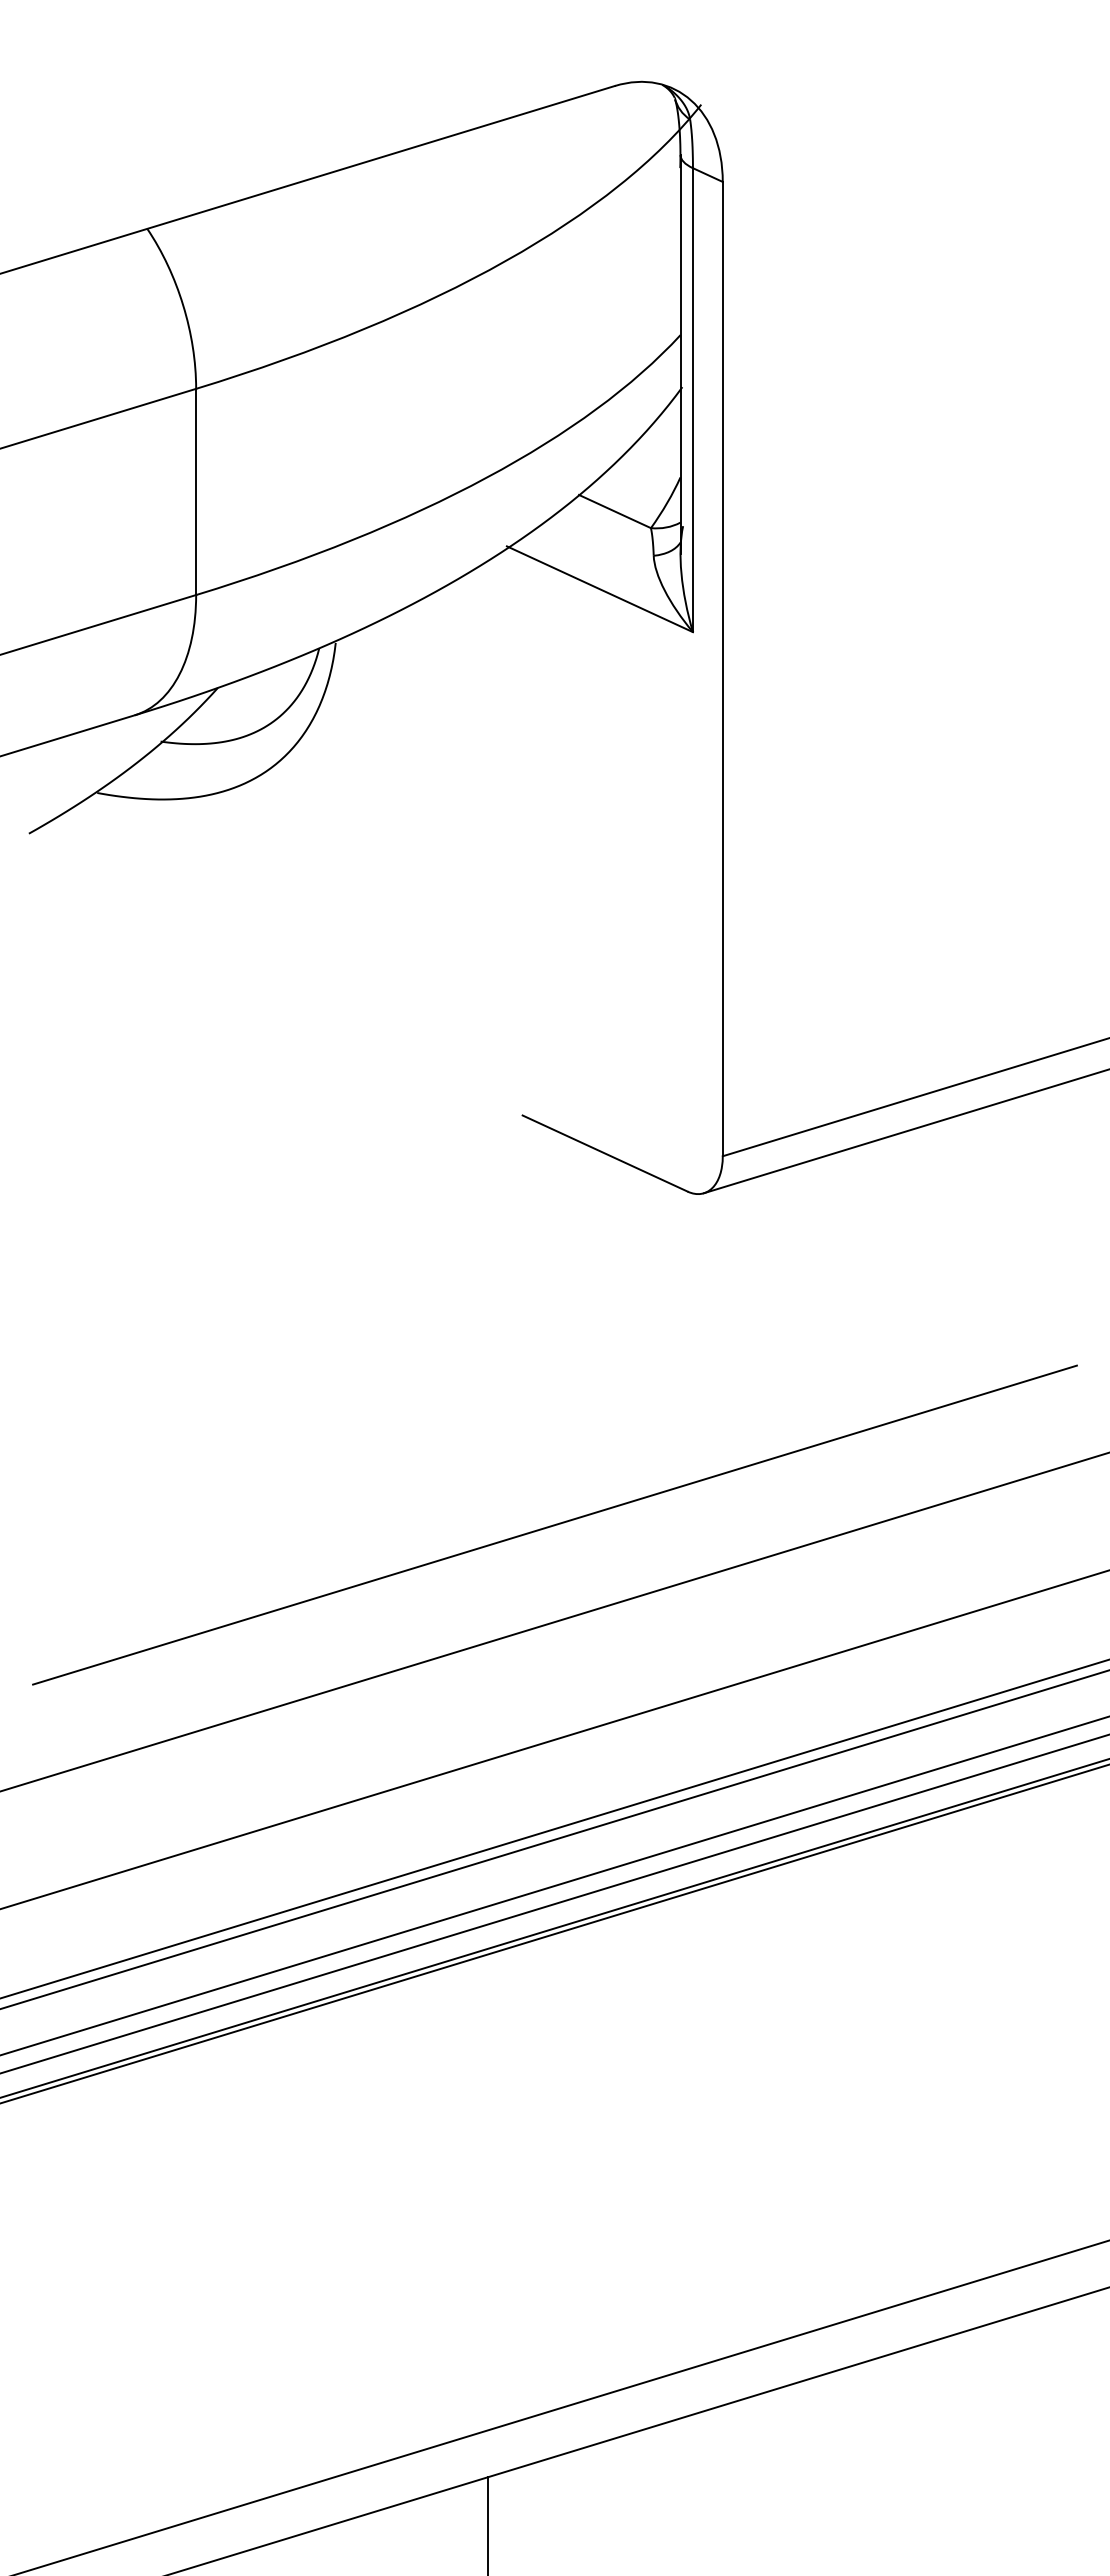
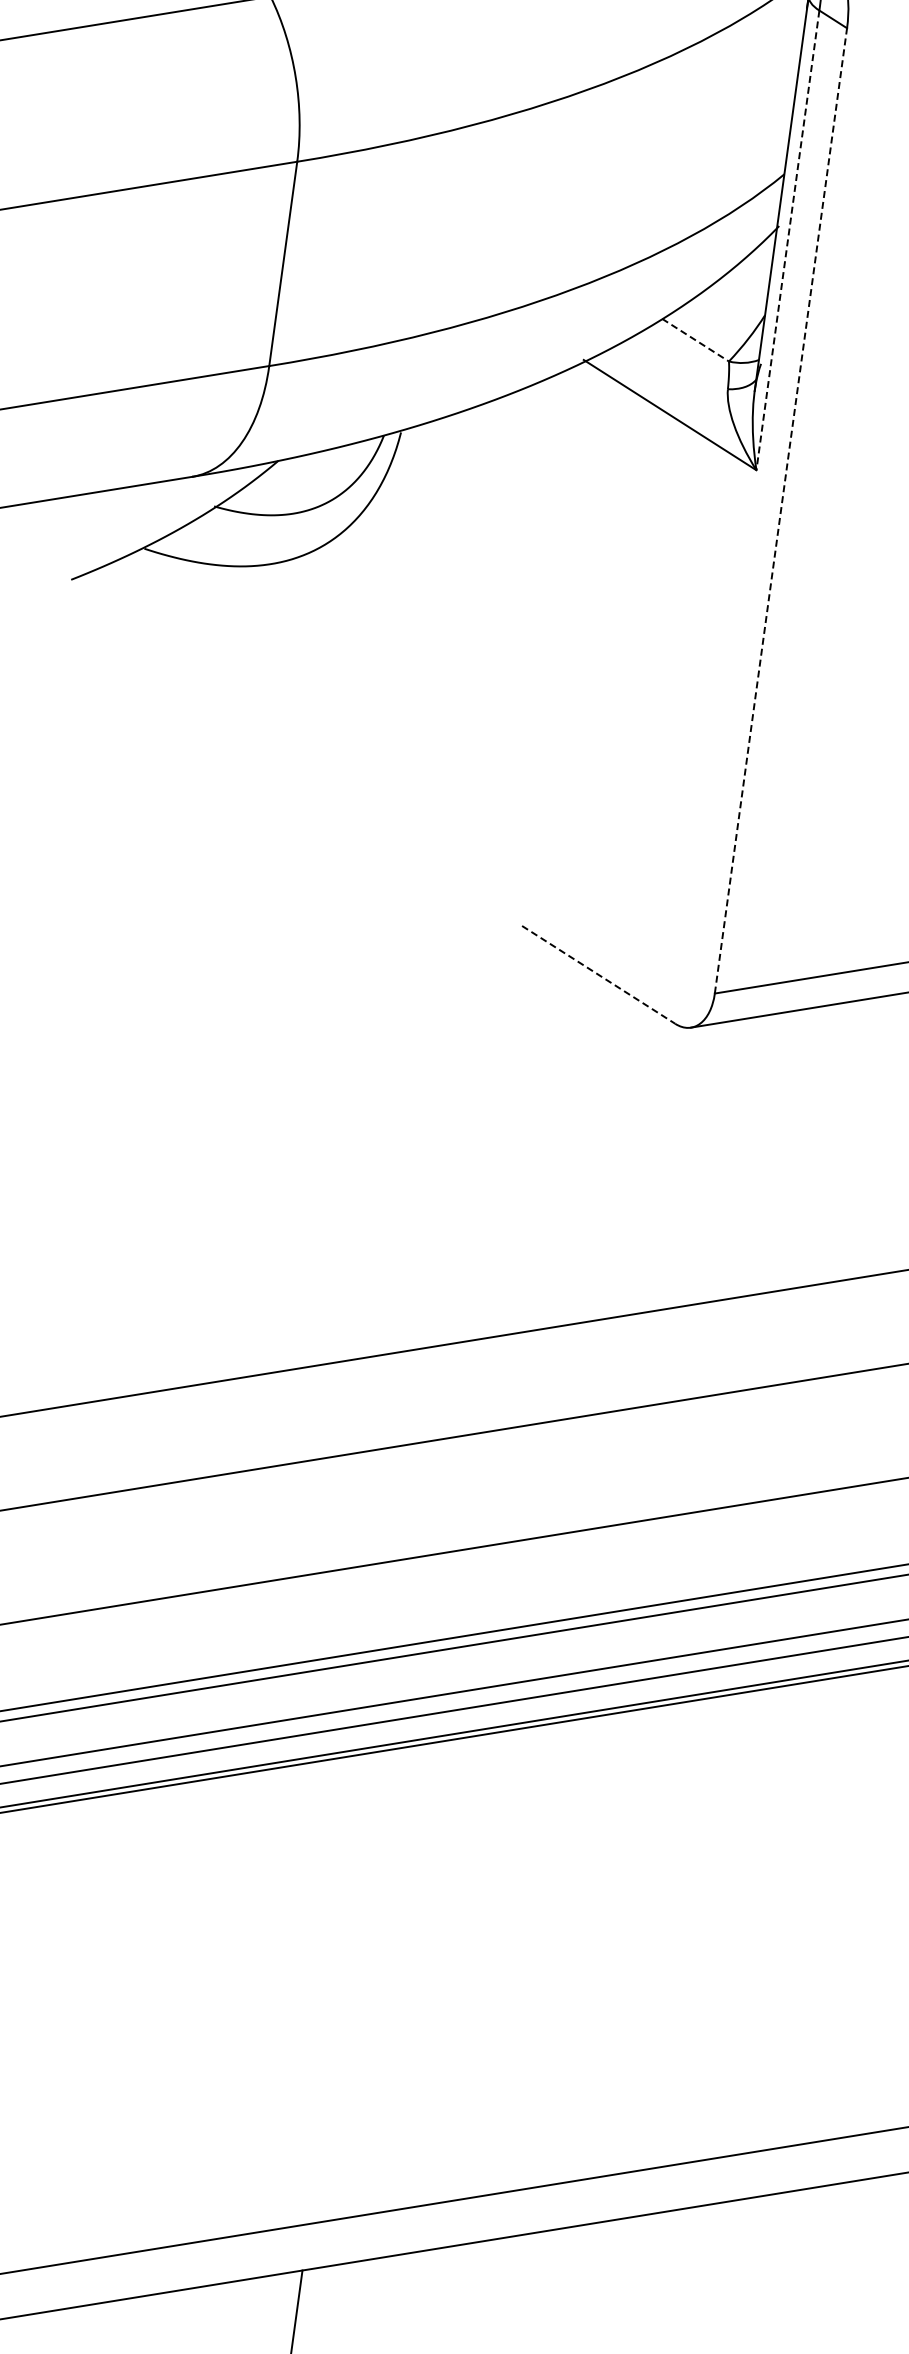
line: (692, 400) -> (787, 240), solid -> dashed
line: (615, 511) -> (696, 340), solid -> dashed
line: (722, 668) -> (780, 510), solid -> dashed
line: (605, 1153) -> (599, 974), solid -> dashed

